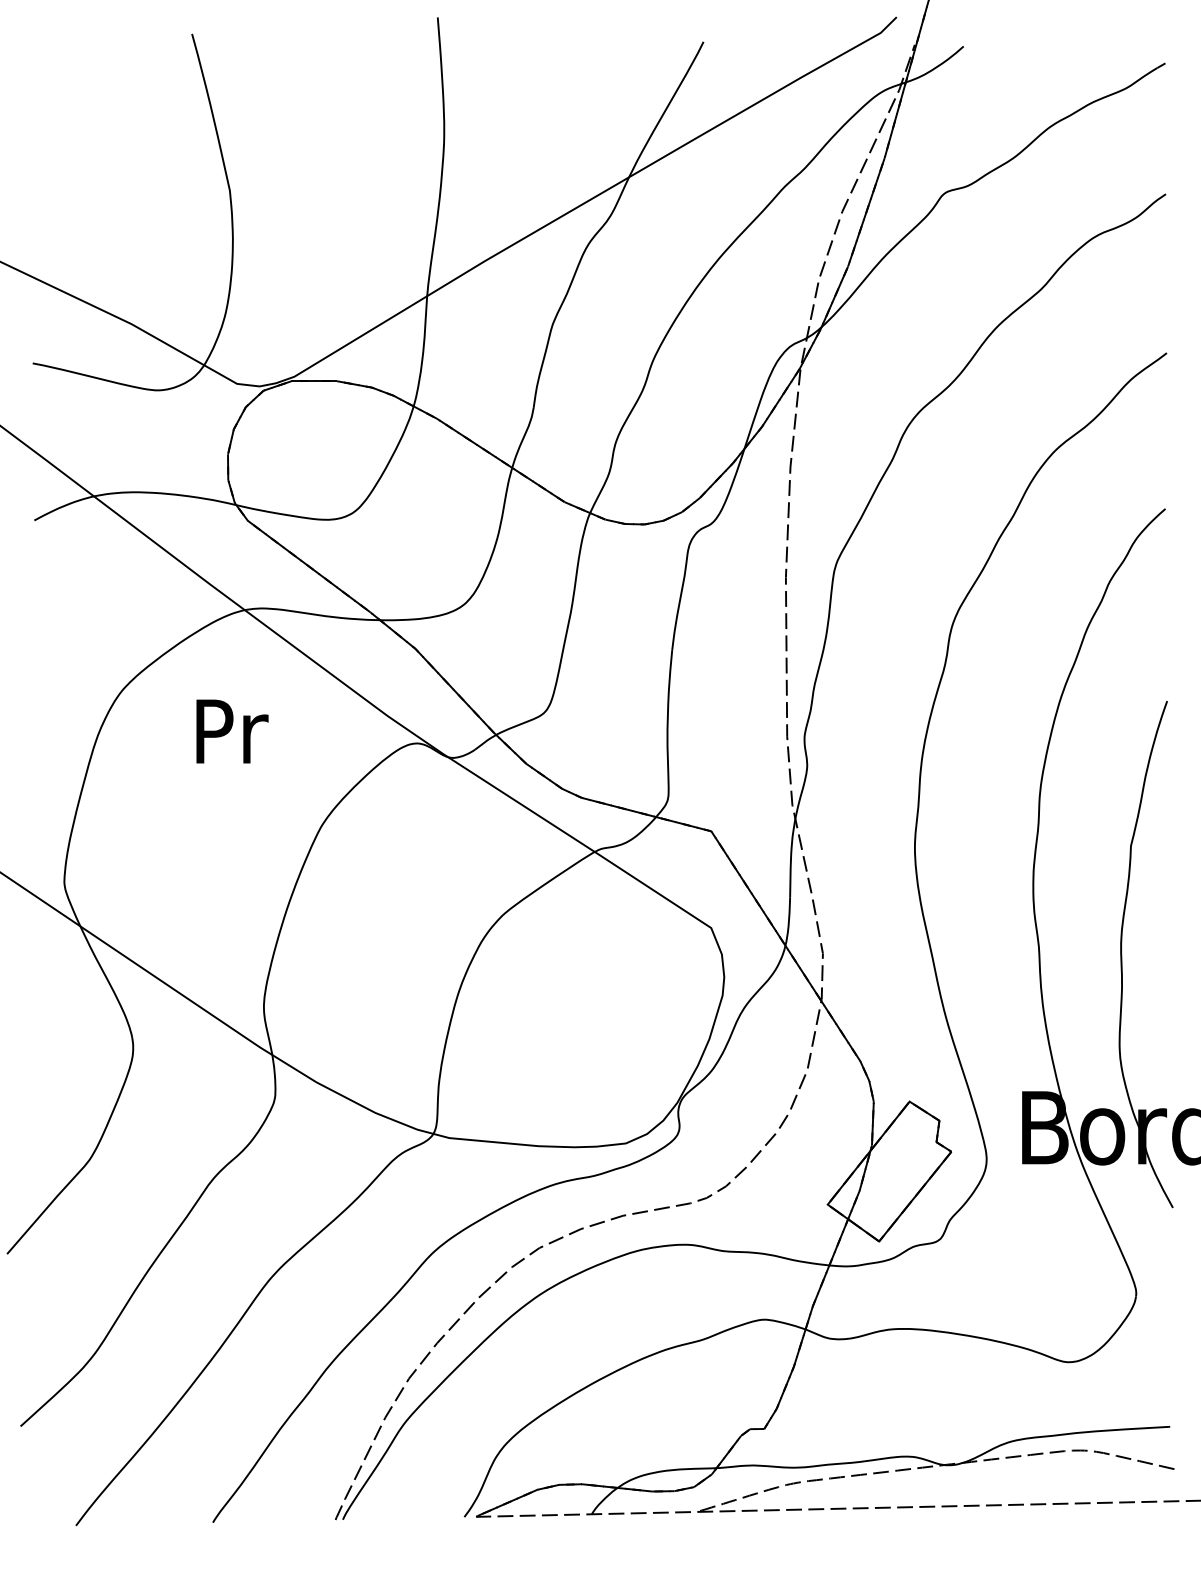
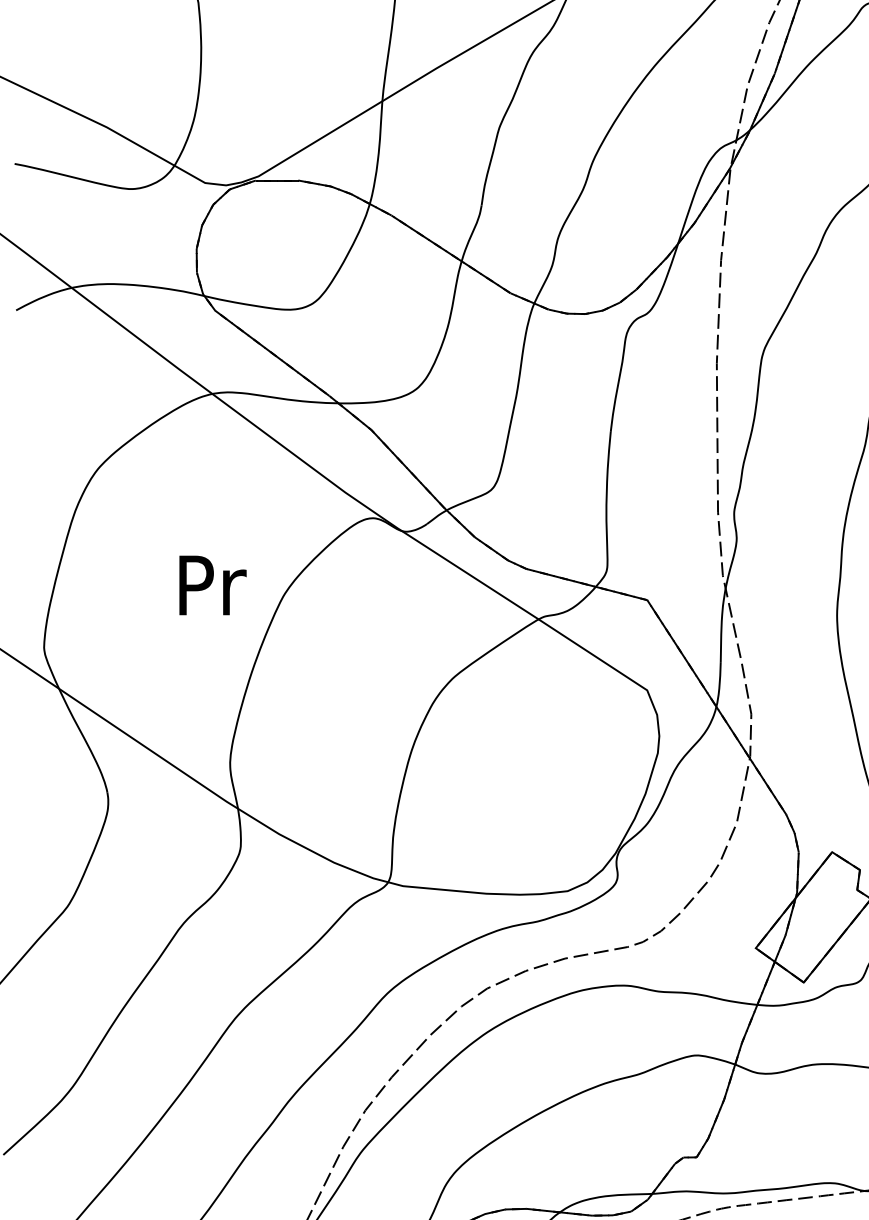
text: (232, 731) -> (213, 585), moved

